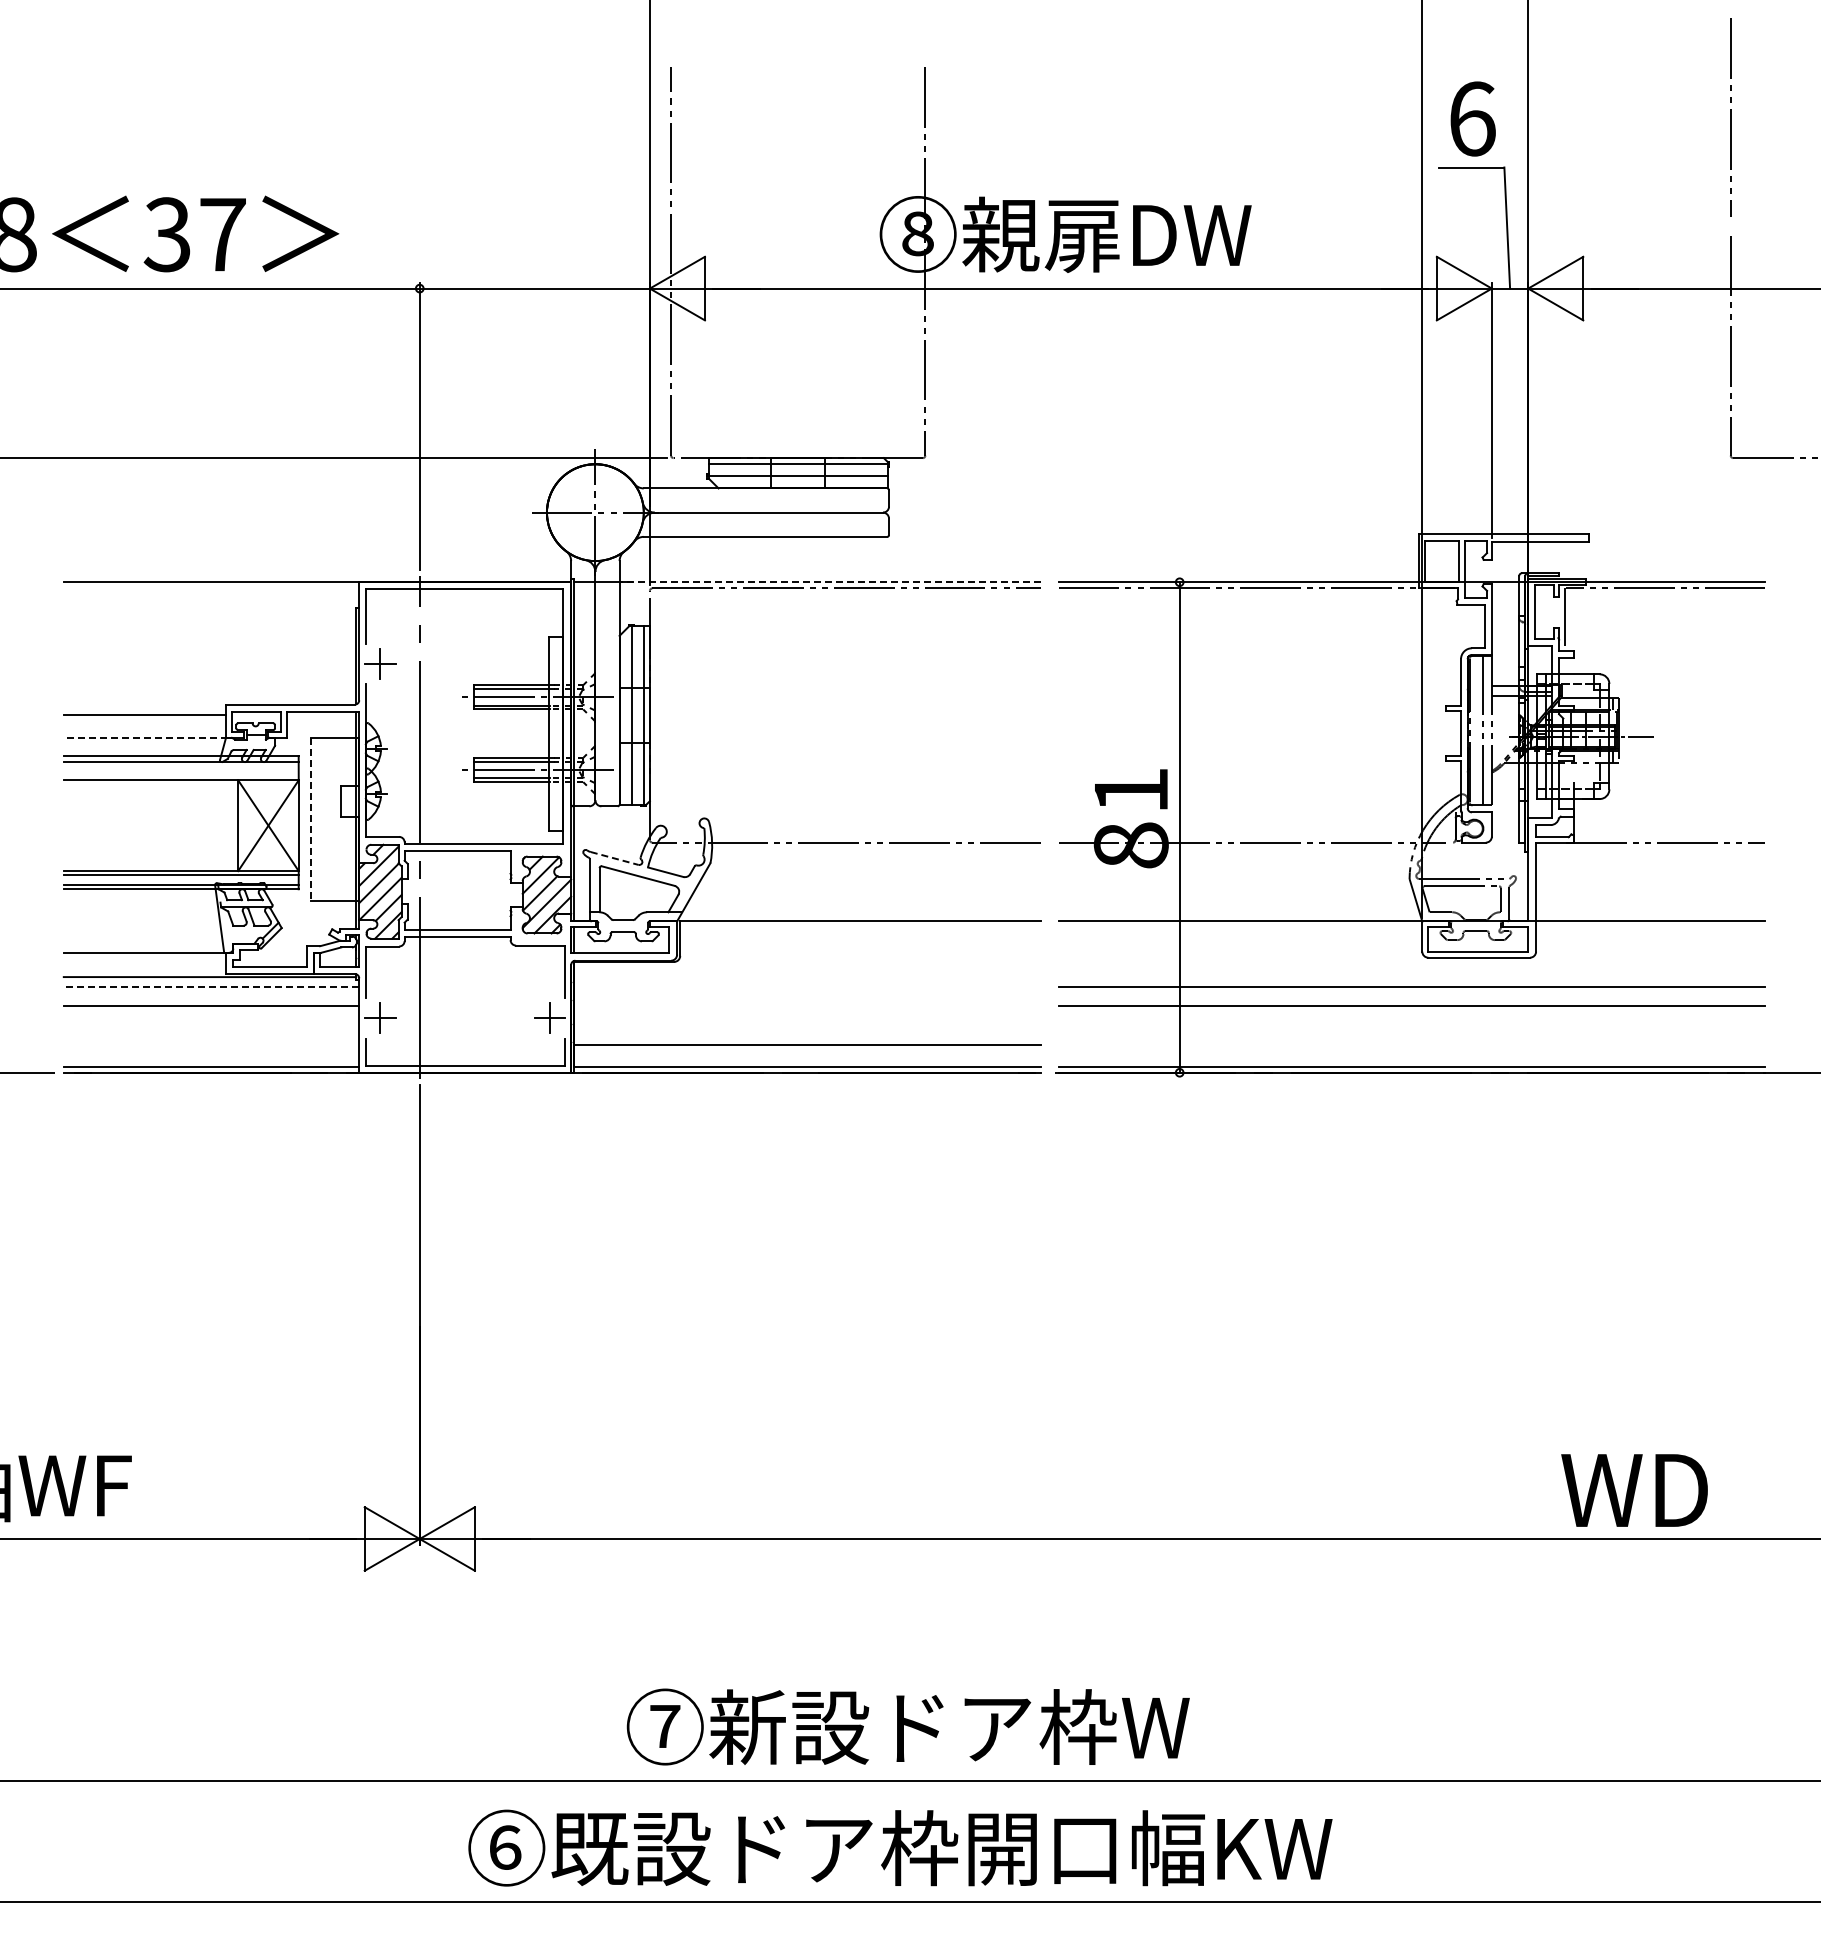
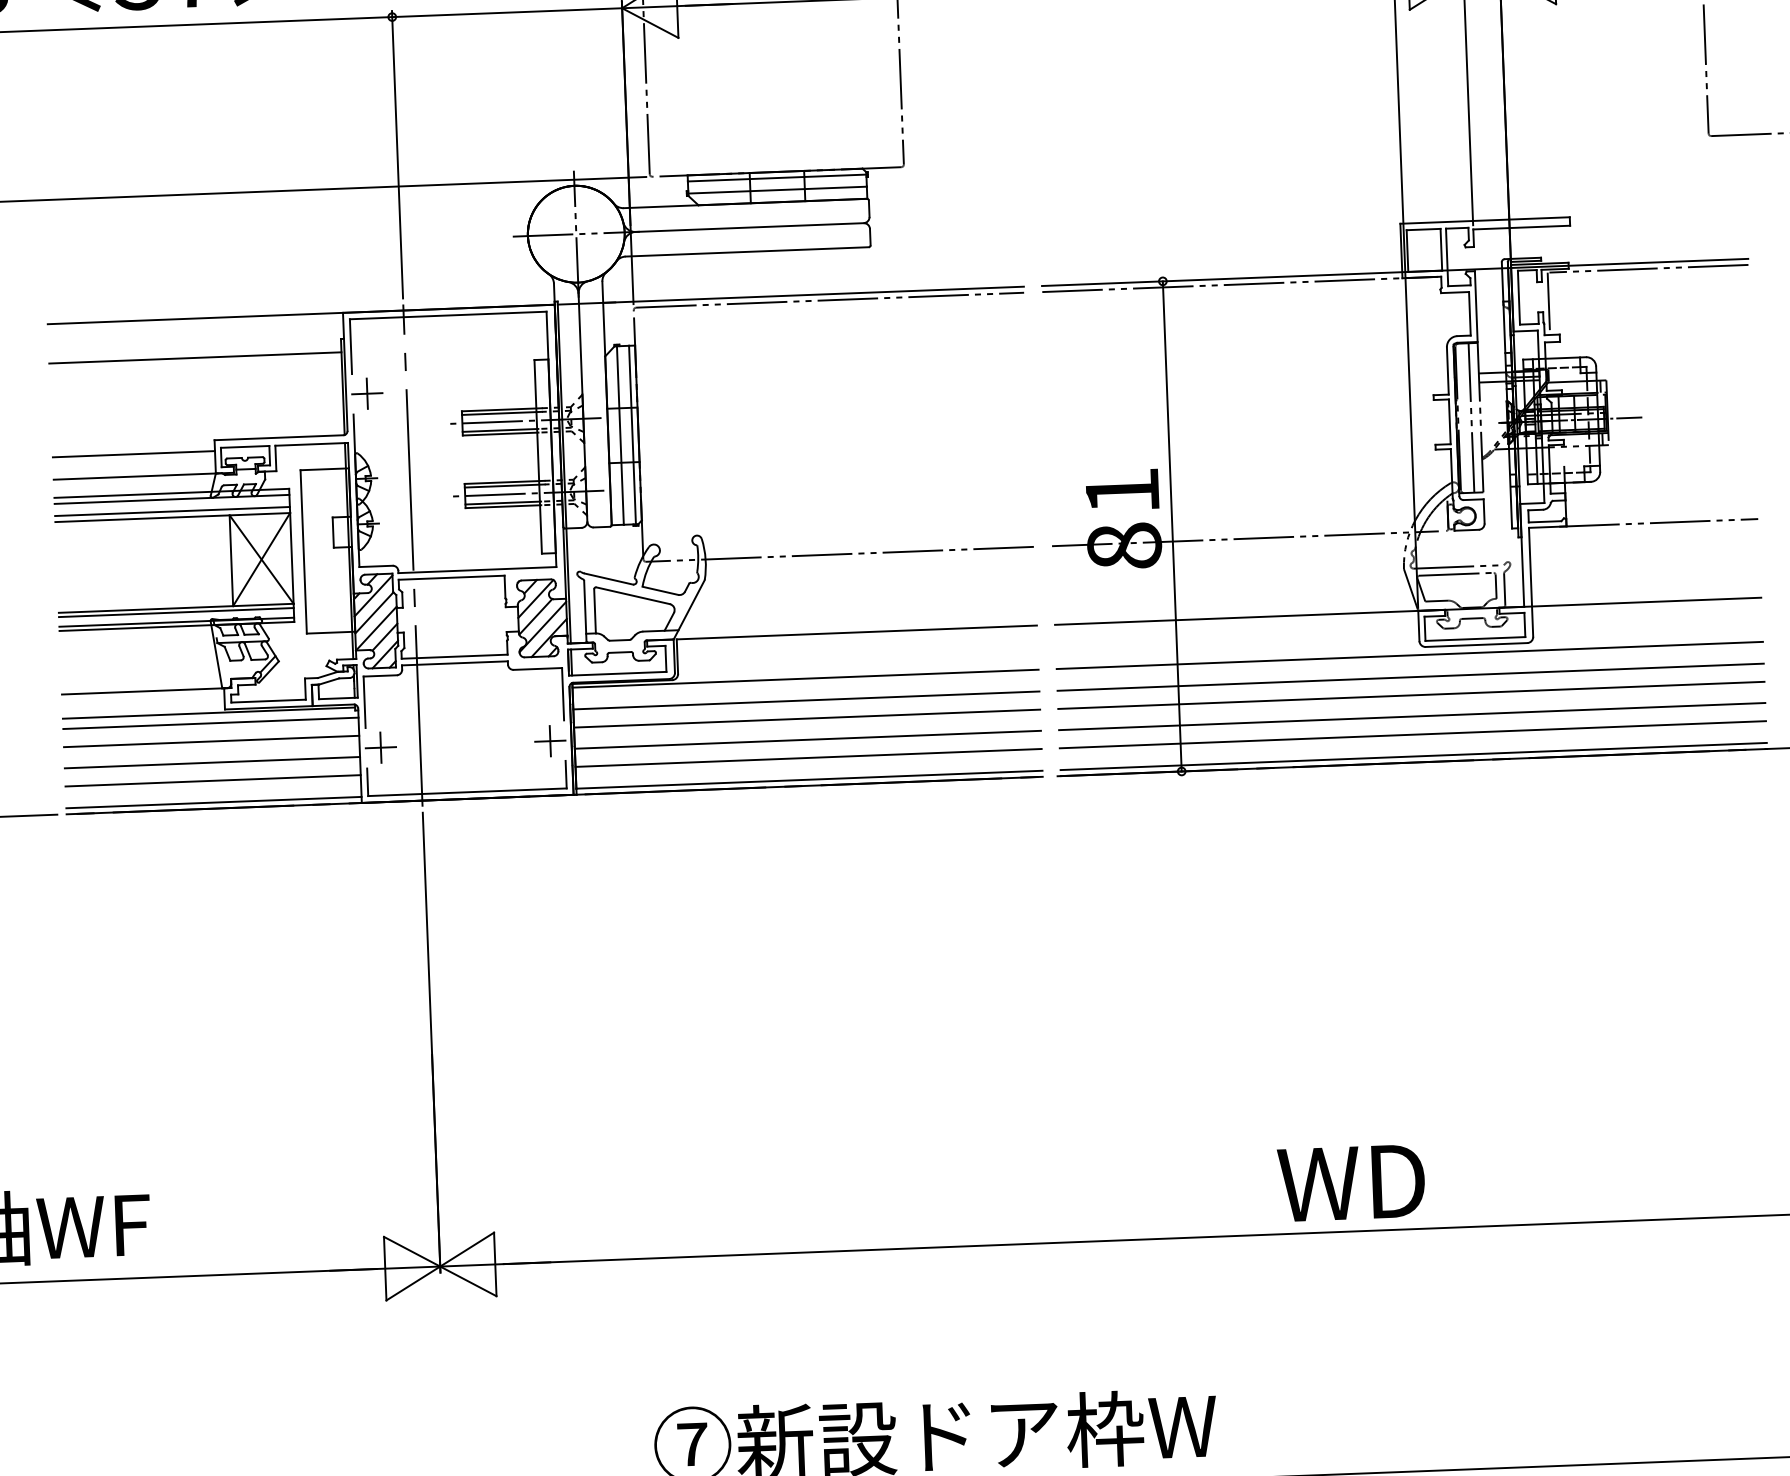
line: (830, 582) -> (813, 294), dashed -> solid
line: (209, 621) -> (194, 357), added
line: (145, 737) -> (135, 476), dashed -> solid
line: (180, 774) -> (171, 511), added
line: (310, 819) -> (303, 551), dashed -> solid
line: (614, 858) -> (608, 579), dashed -> solid
line: (807, 965) -> (805, 678), added
line: (1411, 965) -> (1409, 655), added
line: (211, 987) -> (210, 723), dashed -> solid
line: (807, 987) -> (806, 700), added
line: (807, 1005) -> (807, 718), added
line: (211, 1026) -> (212, 762), added
line: (807, 1026) -> (807, 739), added
line: (1411, 1026) -> (1411, 716), added
line: (211, 1044) -> (213, 780), added
line: (1411, 1044) -> (1412, 734), added
text: (1634, 1490) -> (1351, 1183), moved

